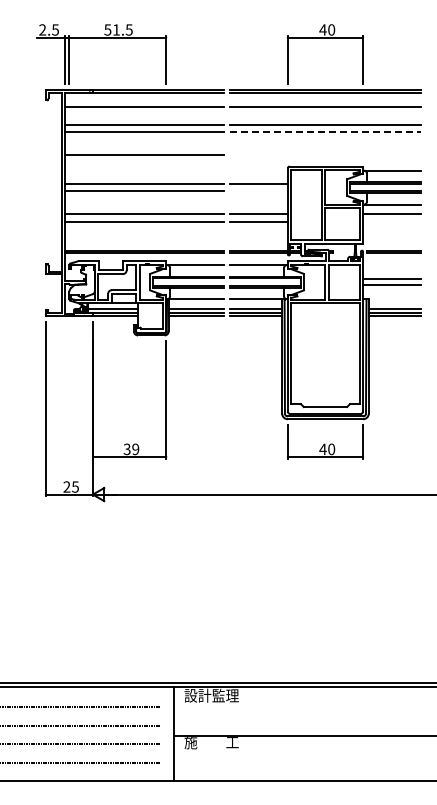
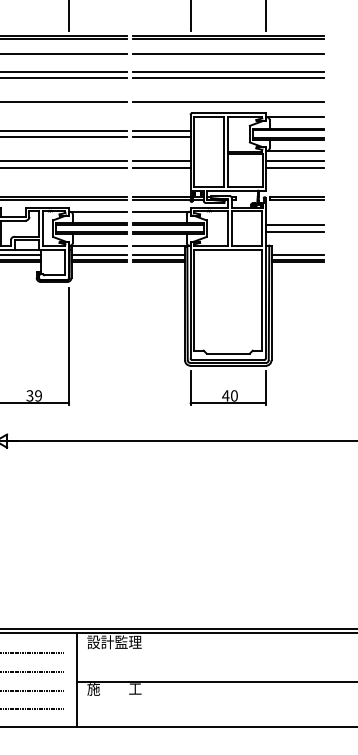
line: (325, 131) -> (228, 78), dashed -> solid
line: (325, 155) -> (228, 102), added
line: (258, 190) -> (161, 137), added
line: (392, 221) -> (295, 168), added

